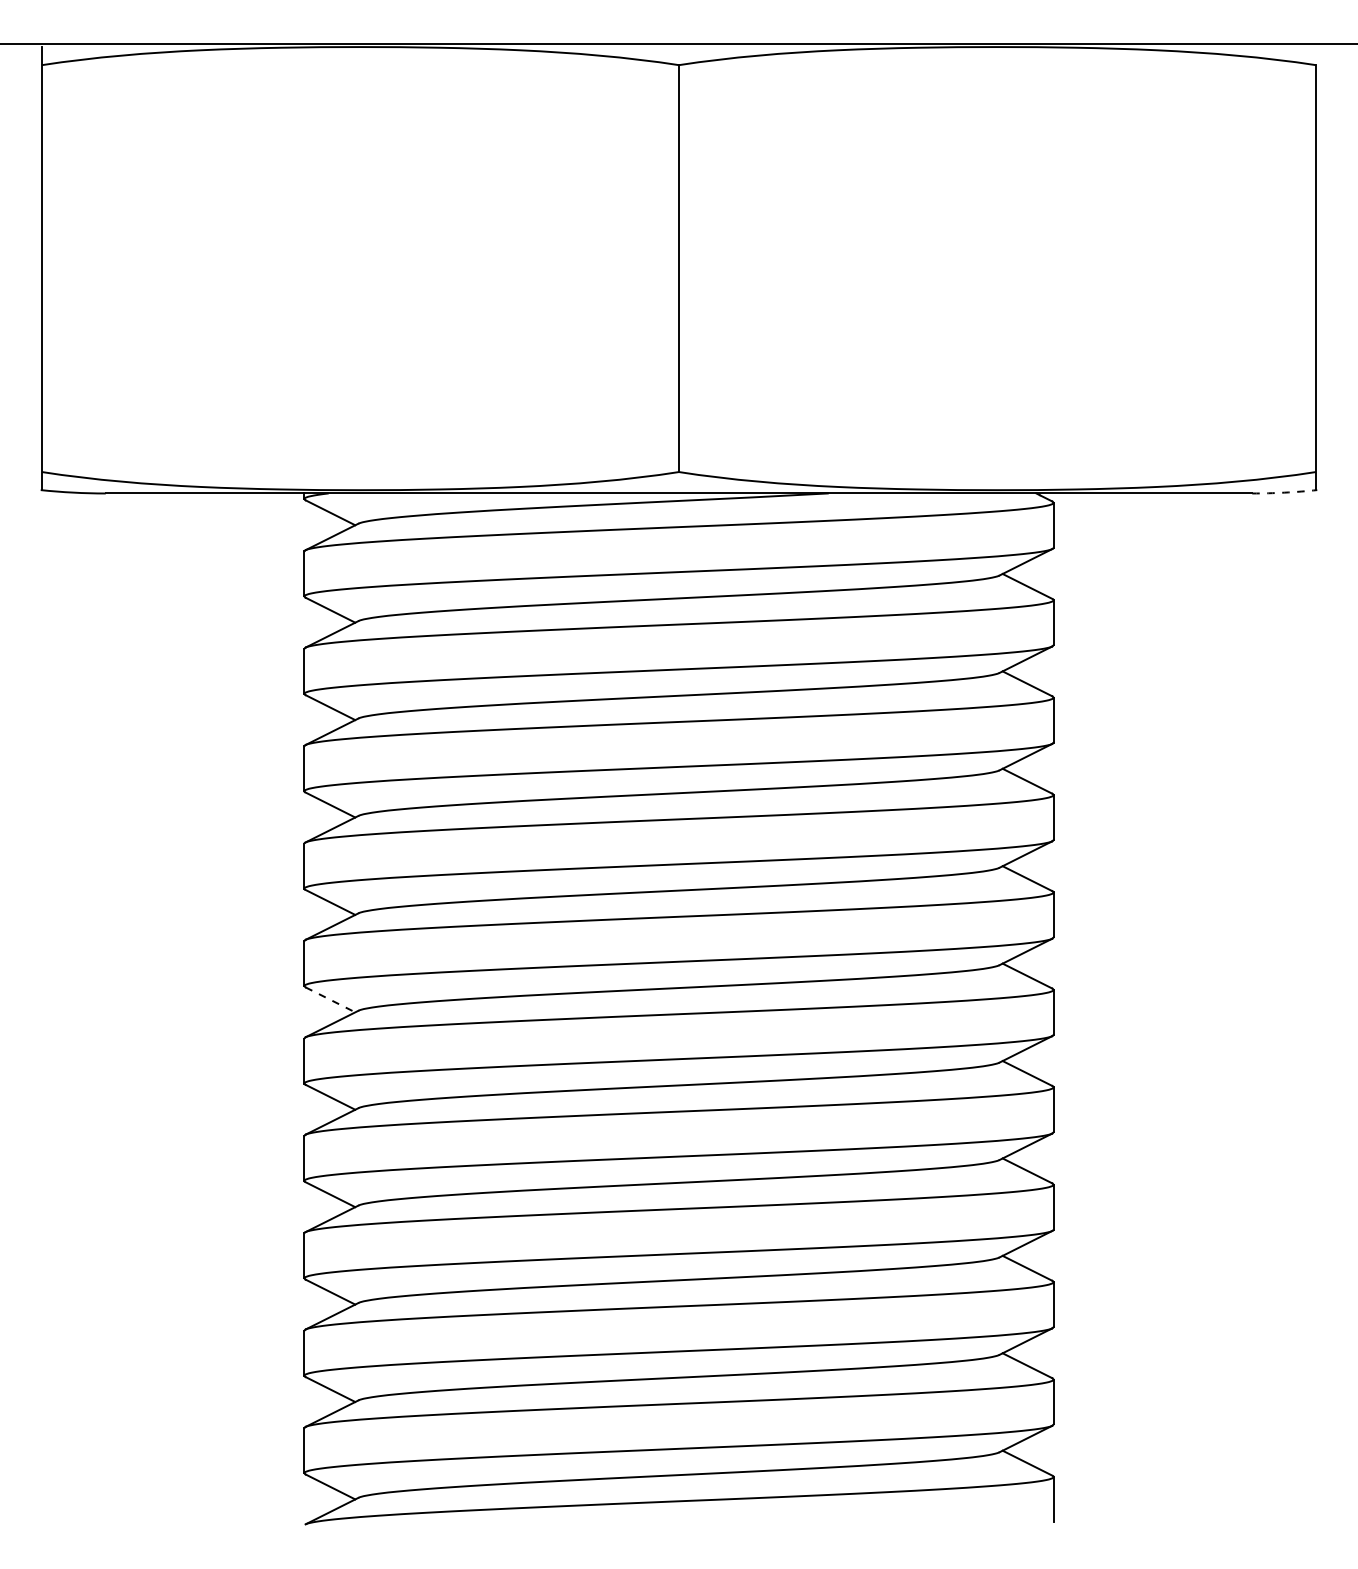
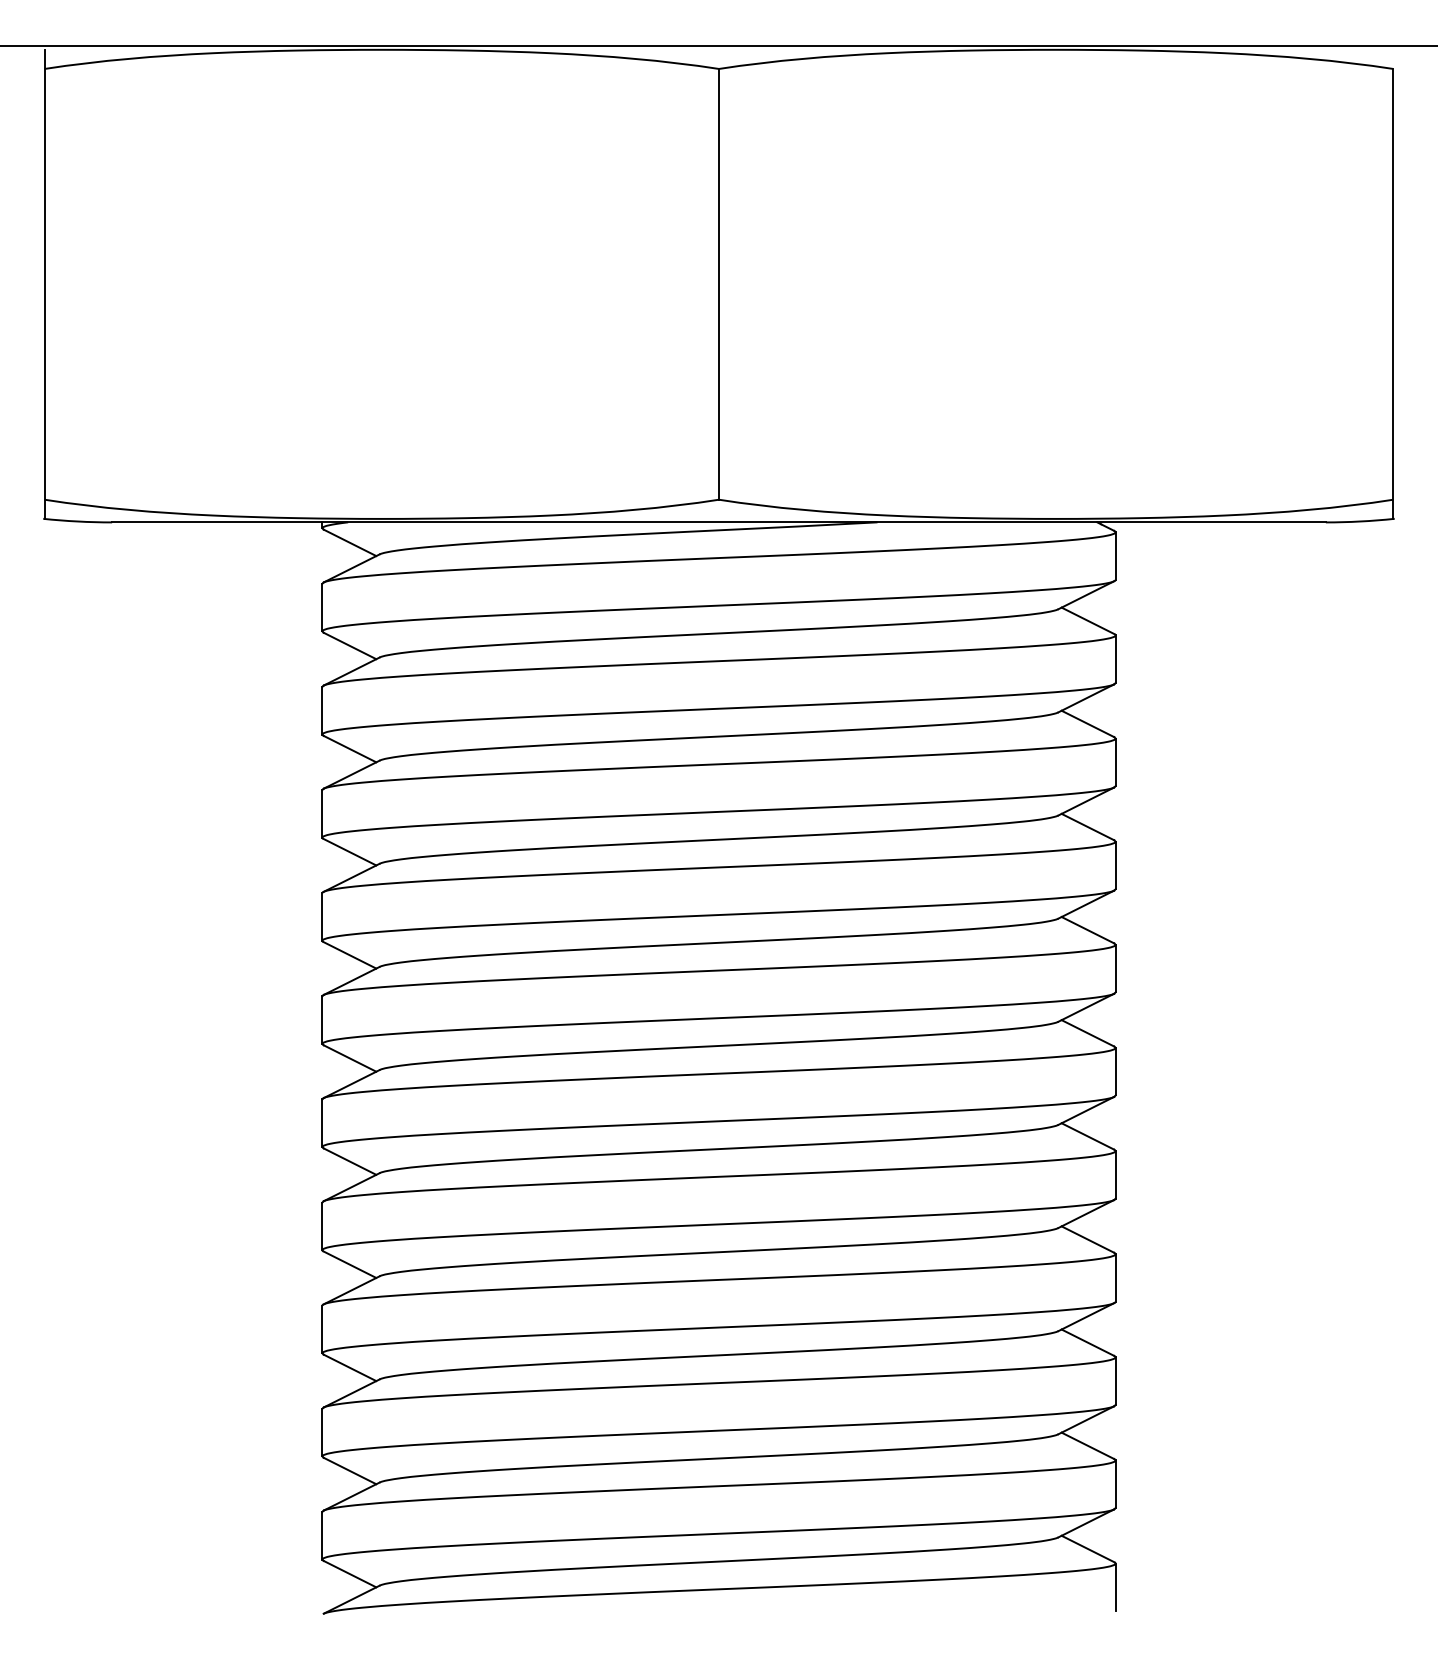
arc: (1284, 492) -> (1360, 521), dashed -> solid
line: (330, 999) -> (350, 1058), dashed -> solid

